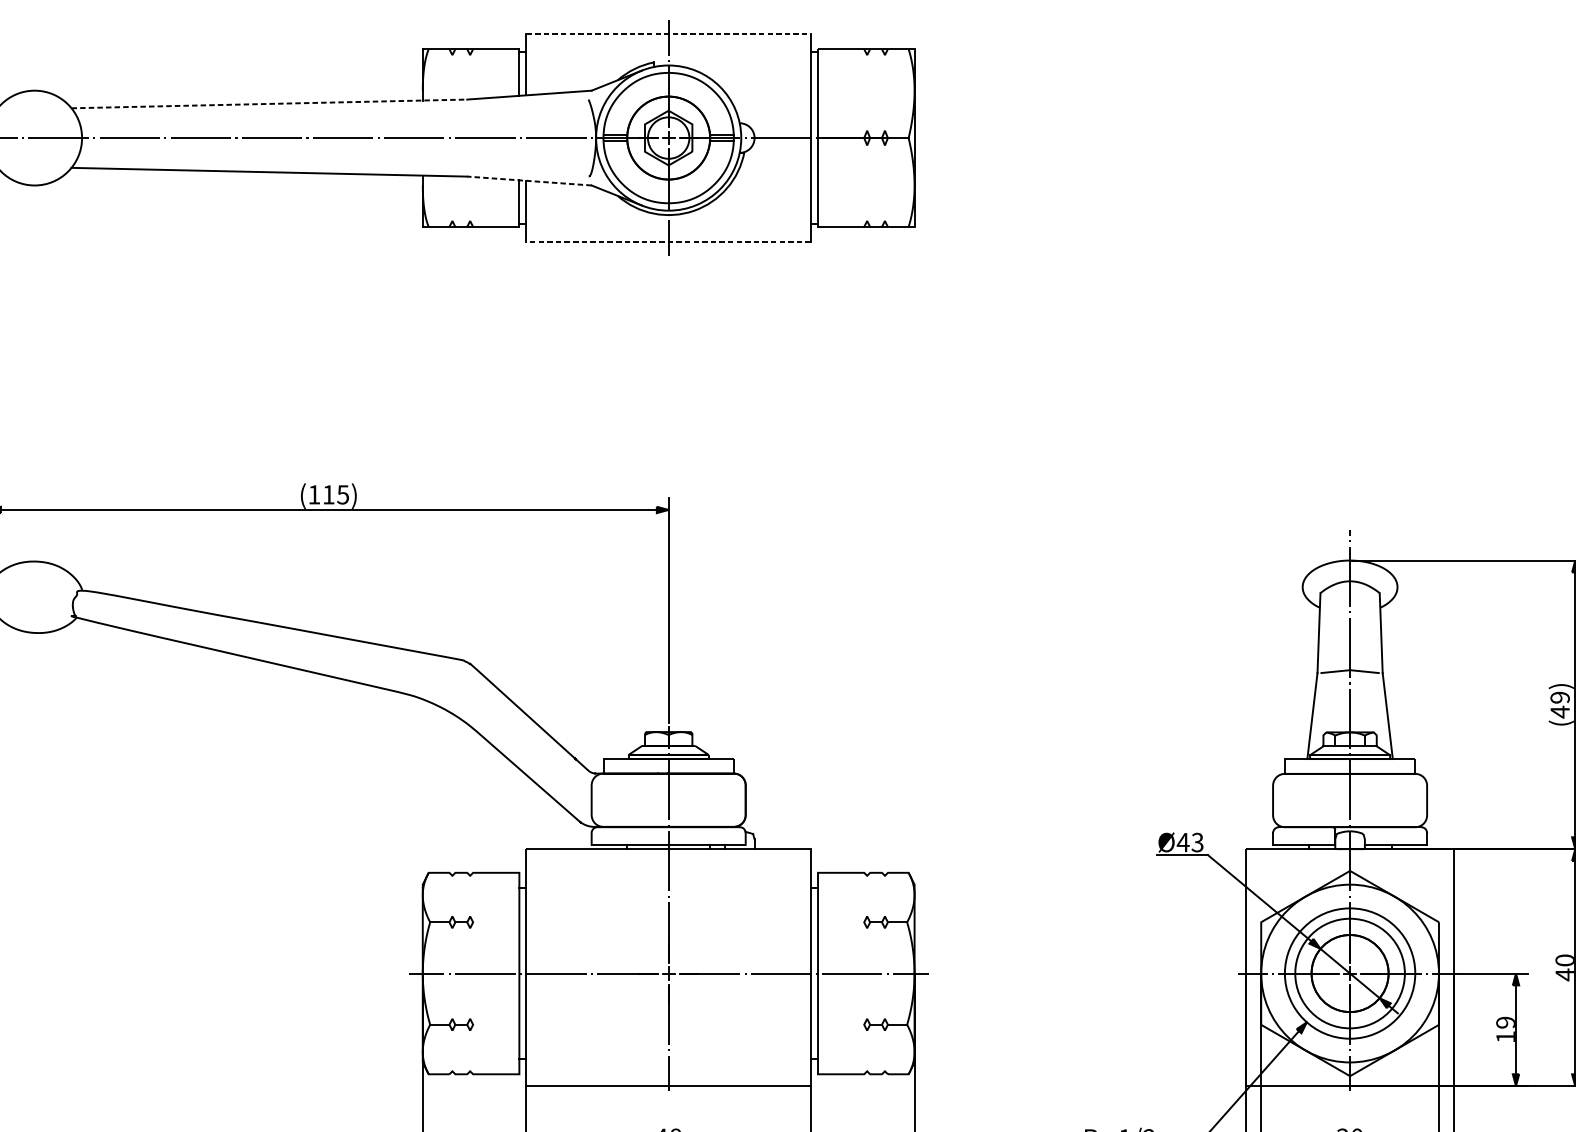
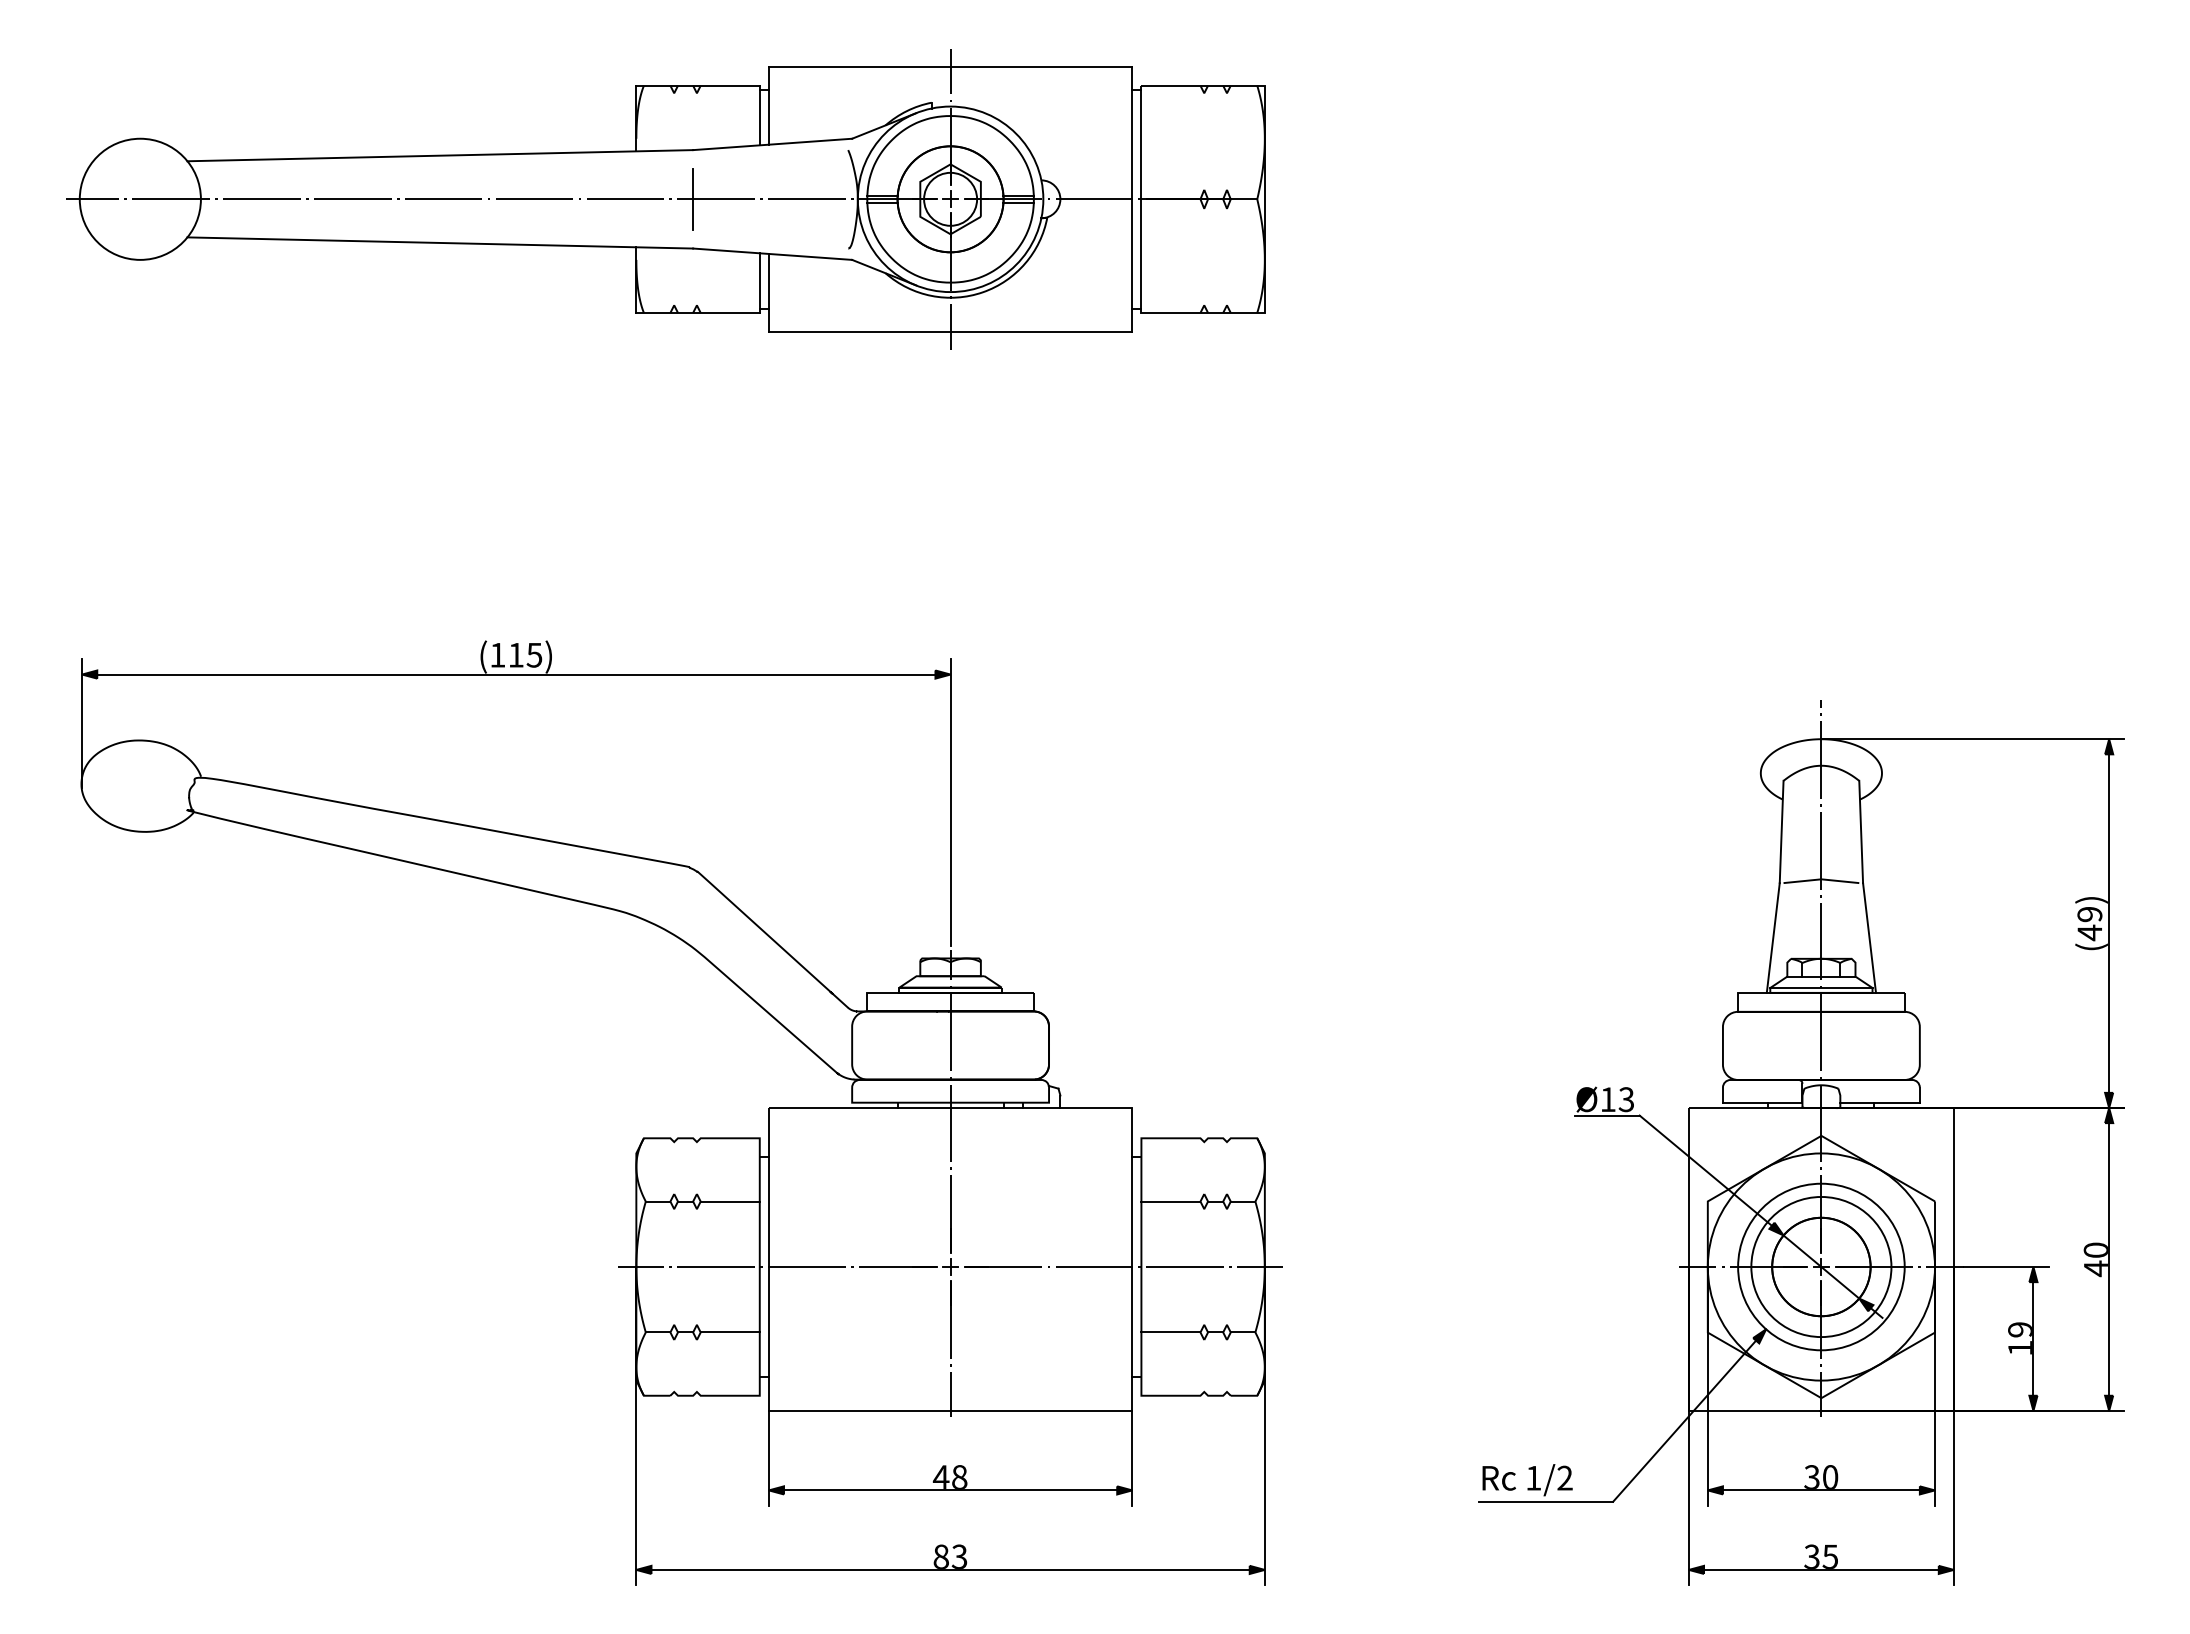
line: (668, 34) -> (950, 66), dashed -> solid
line: (269, 103) -> (440, 155), dashed -> solid
line: (467, 138) -> (693, 199), added
line: (529, 181) -> (772, 254), dashed -> solid
line: (668, 241) -> (950, 331), dashed -> solid
text: (1182, 842) -> (1607, 1099), Ø43 -> Ø13
line: (495, 922) -> (729, 1201), added
line: (840, 922) -> (1170, 1201), added
line: (495, 1024) -> (729, 1332), added
line: (840, 1024) -> (1170, 1332), added

